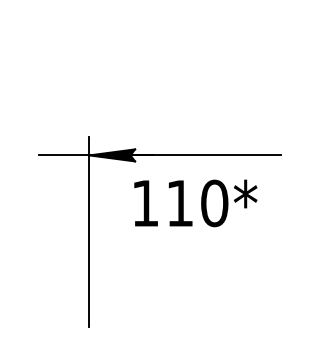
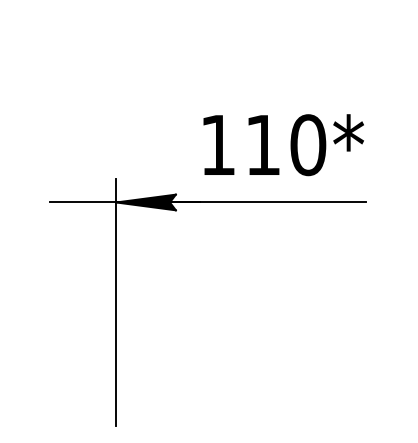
text: (195, 203) -> (283, 145), moved

